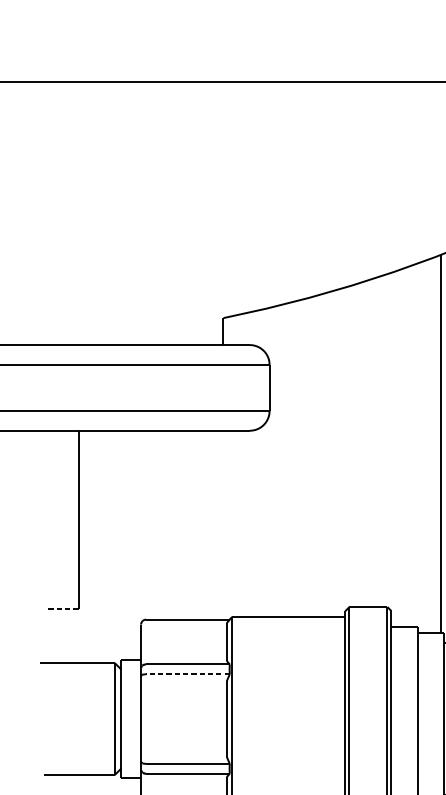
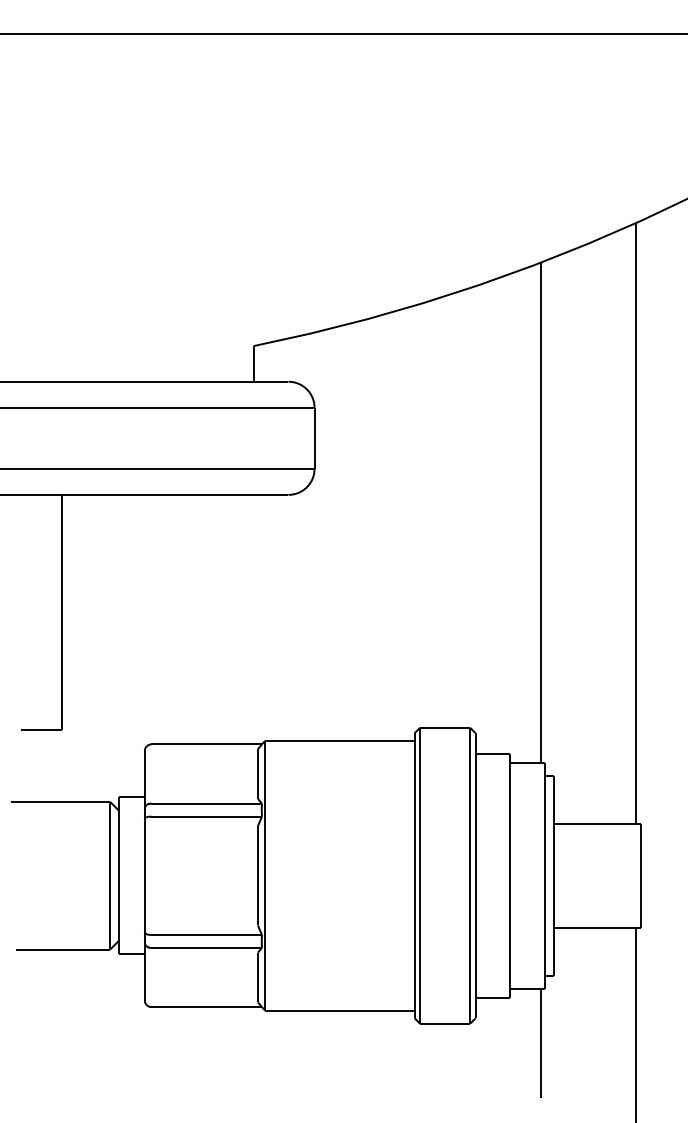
line: (62, 609) -> (41, 730), dashed -> solid
line: (187, 674) -> (206, 816), dashed -> solid

